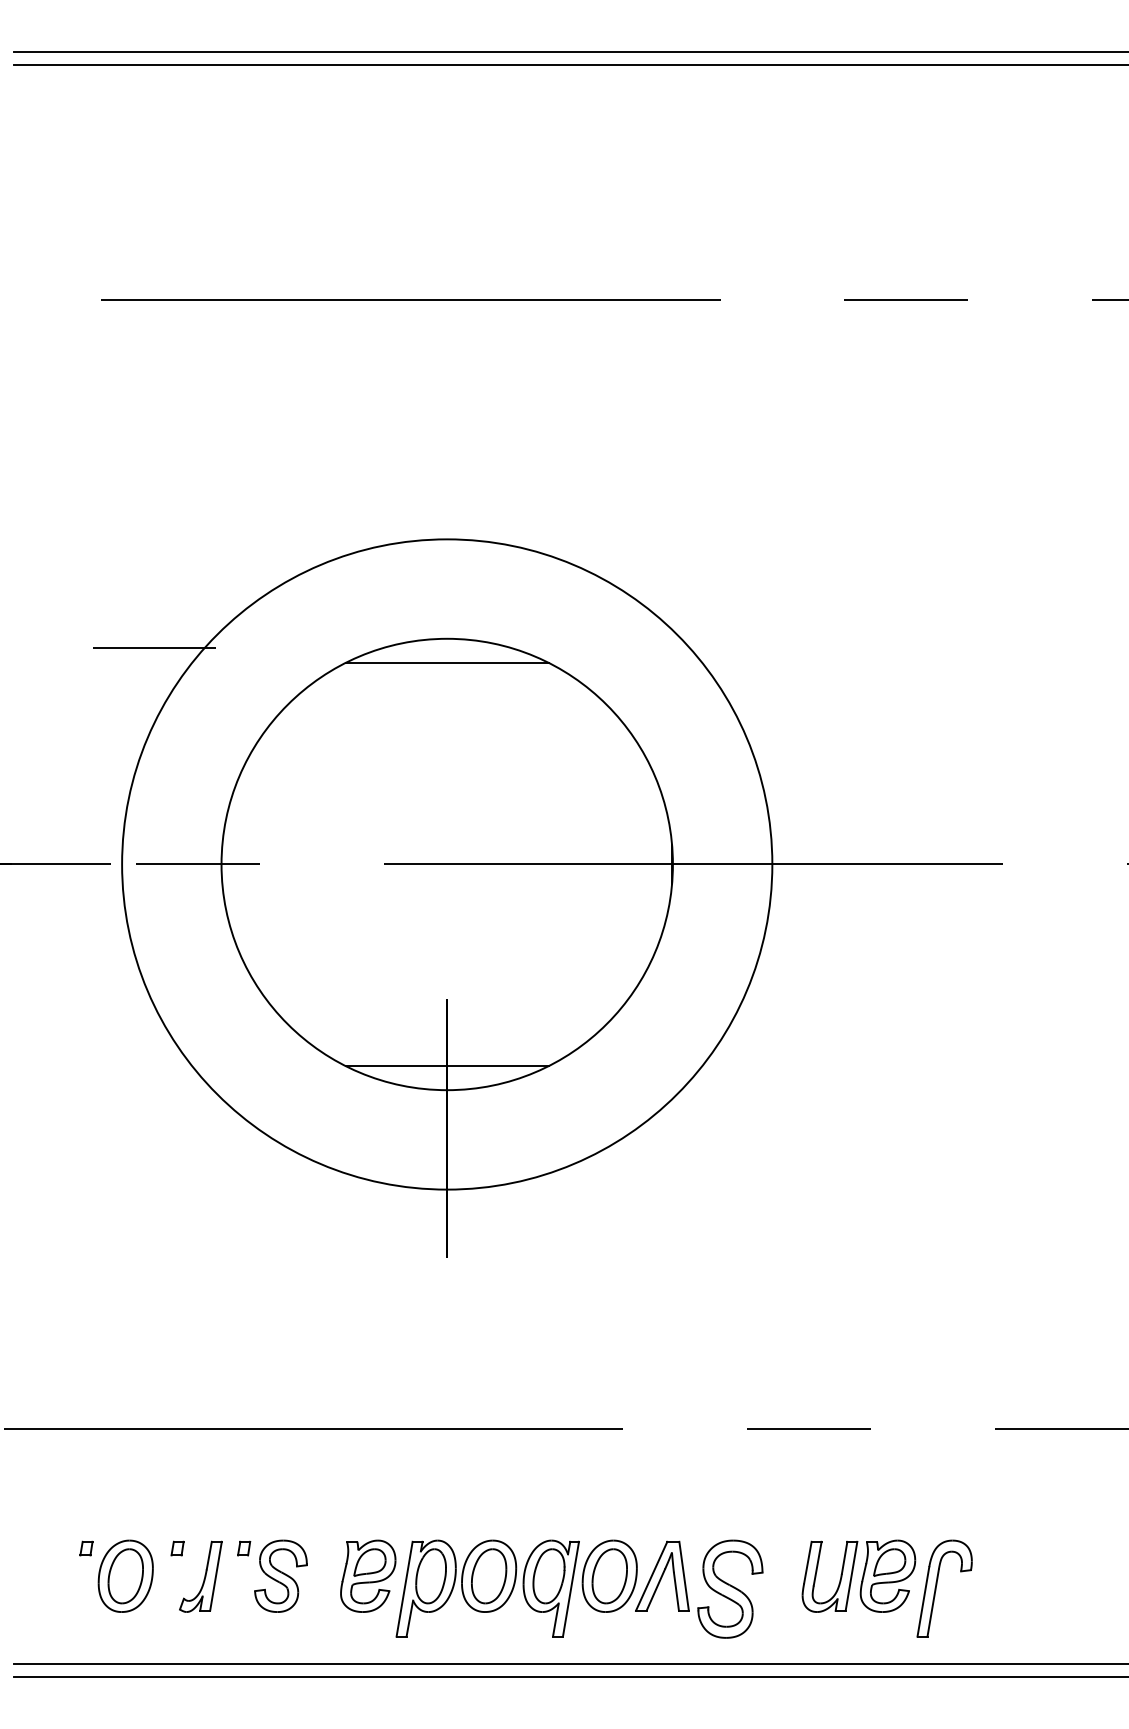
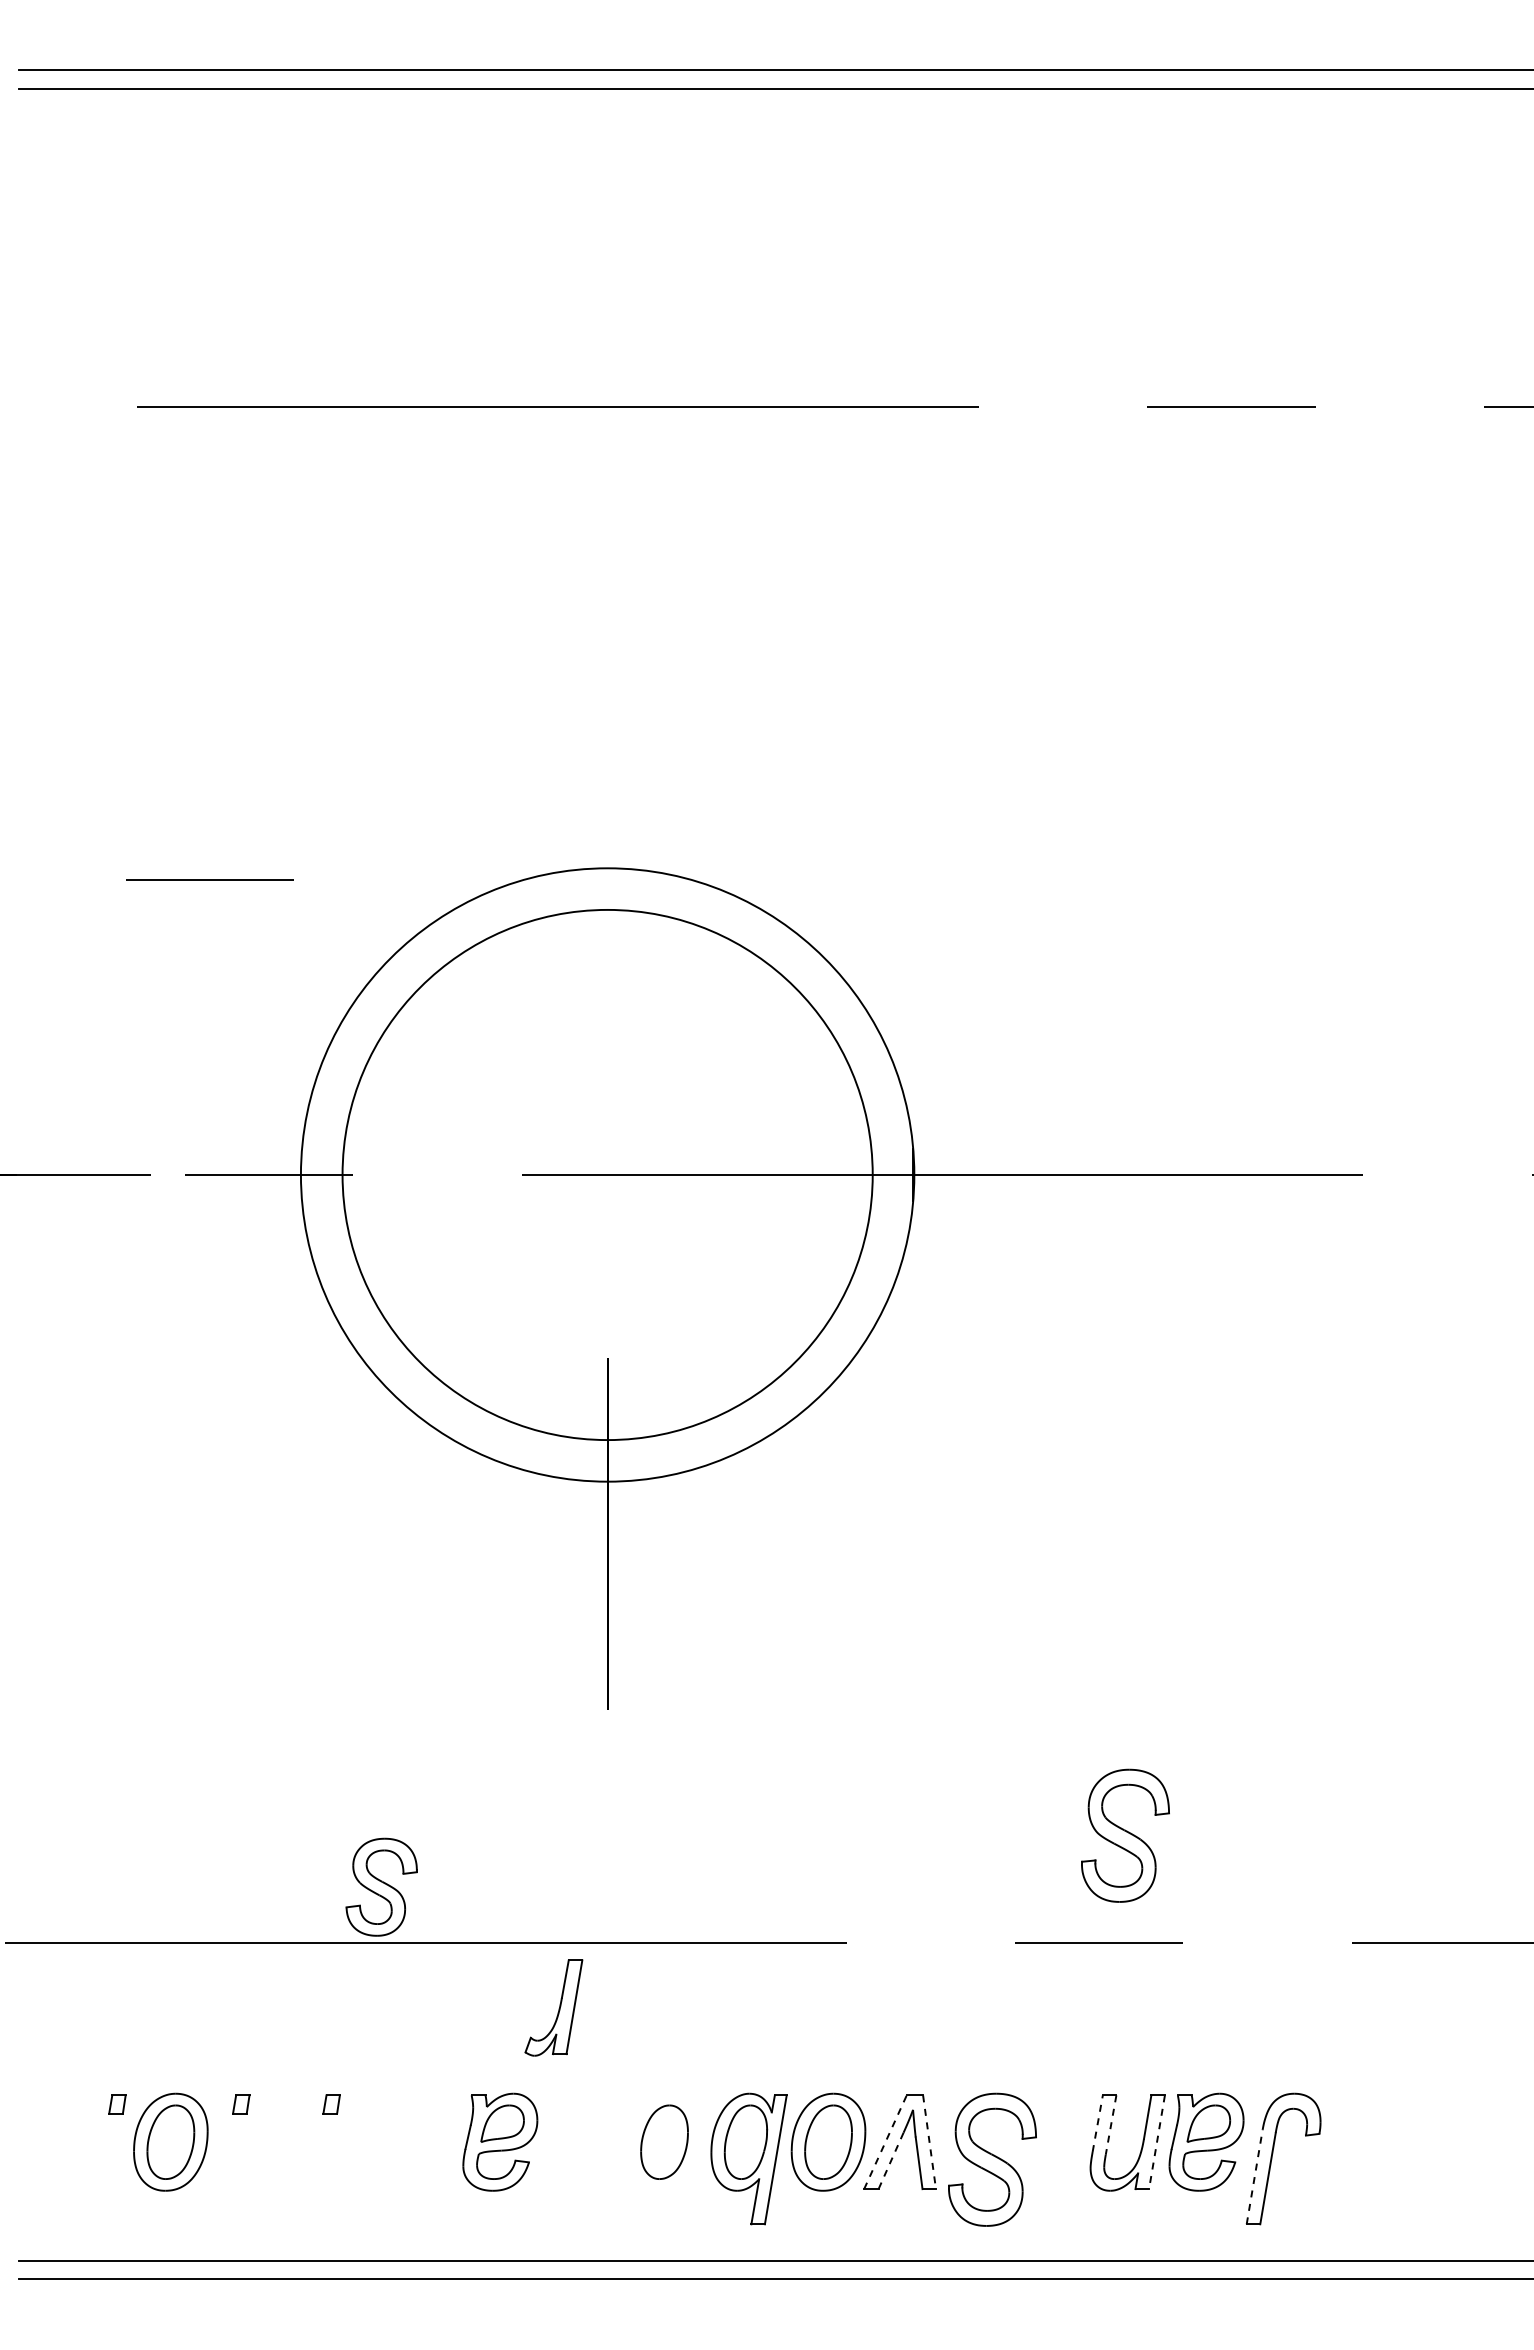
line: (447, 663) -> (607, 901), removed
circle: (447, 864) -> (607, 1174), size x0.6
line: (447, 1065) -> (607, 1448), removed
part: (828, 1350) -> (1125, 1835), added
line: (807, 1562) -> (1097, 2123), solid -> dashed
line: (817, 1563) -> (1110, 2125), solid -> dashed
part: (280, 1575) -> (381, 1886), moved
line: (651, 1575) -> (885, 2141), solid -> dashed
part: (200, 1576) -> (553, 2007), moved
line: (684, 1576) -> (929, 2142), solid -> dashed
line: (851, 1576) -> (1157, 2142), solid -> dashed
part: (455, 1588) -> (619, 2158), removed
line: (656, 1589) -> (891, 2160), solid -> dashed
line: (923, 1602) -> (1254, 2177), solid -> dashed

